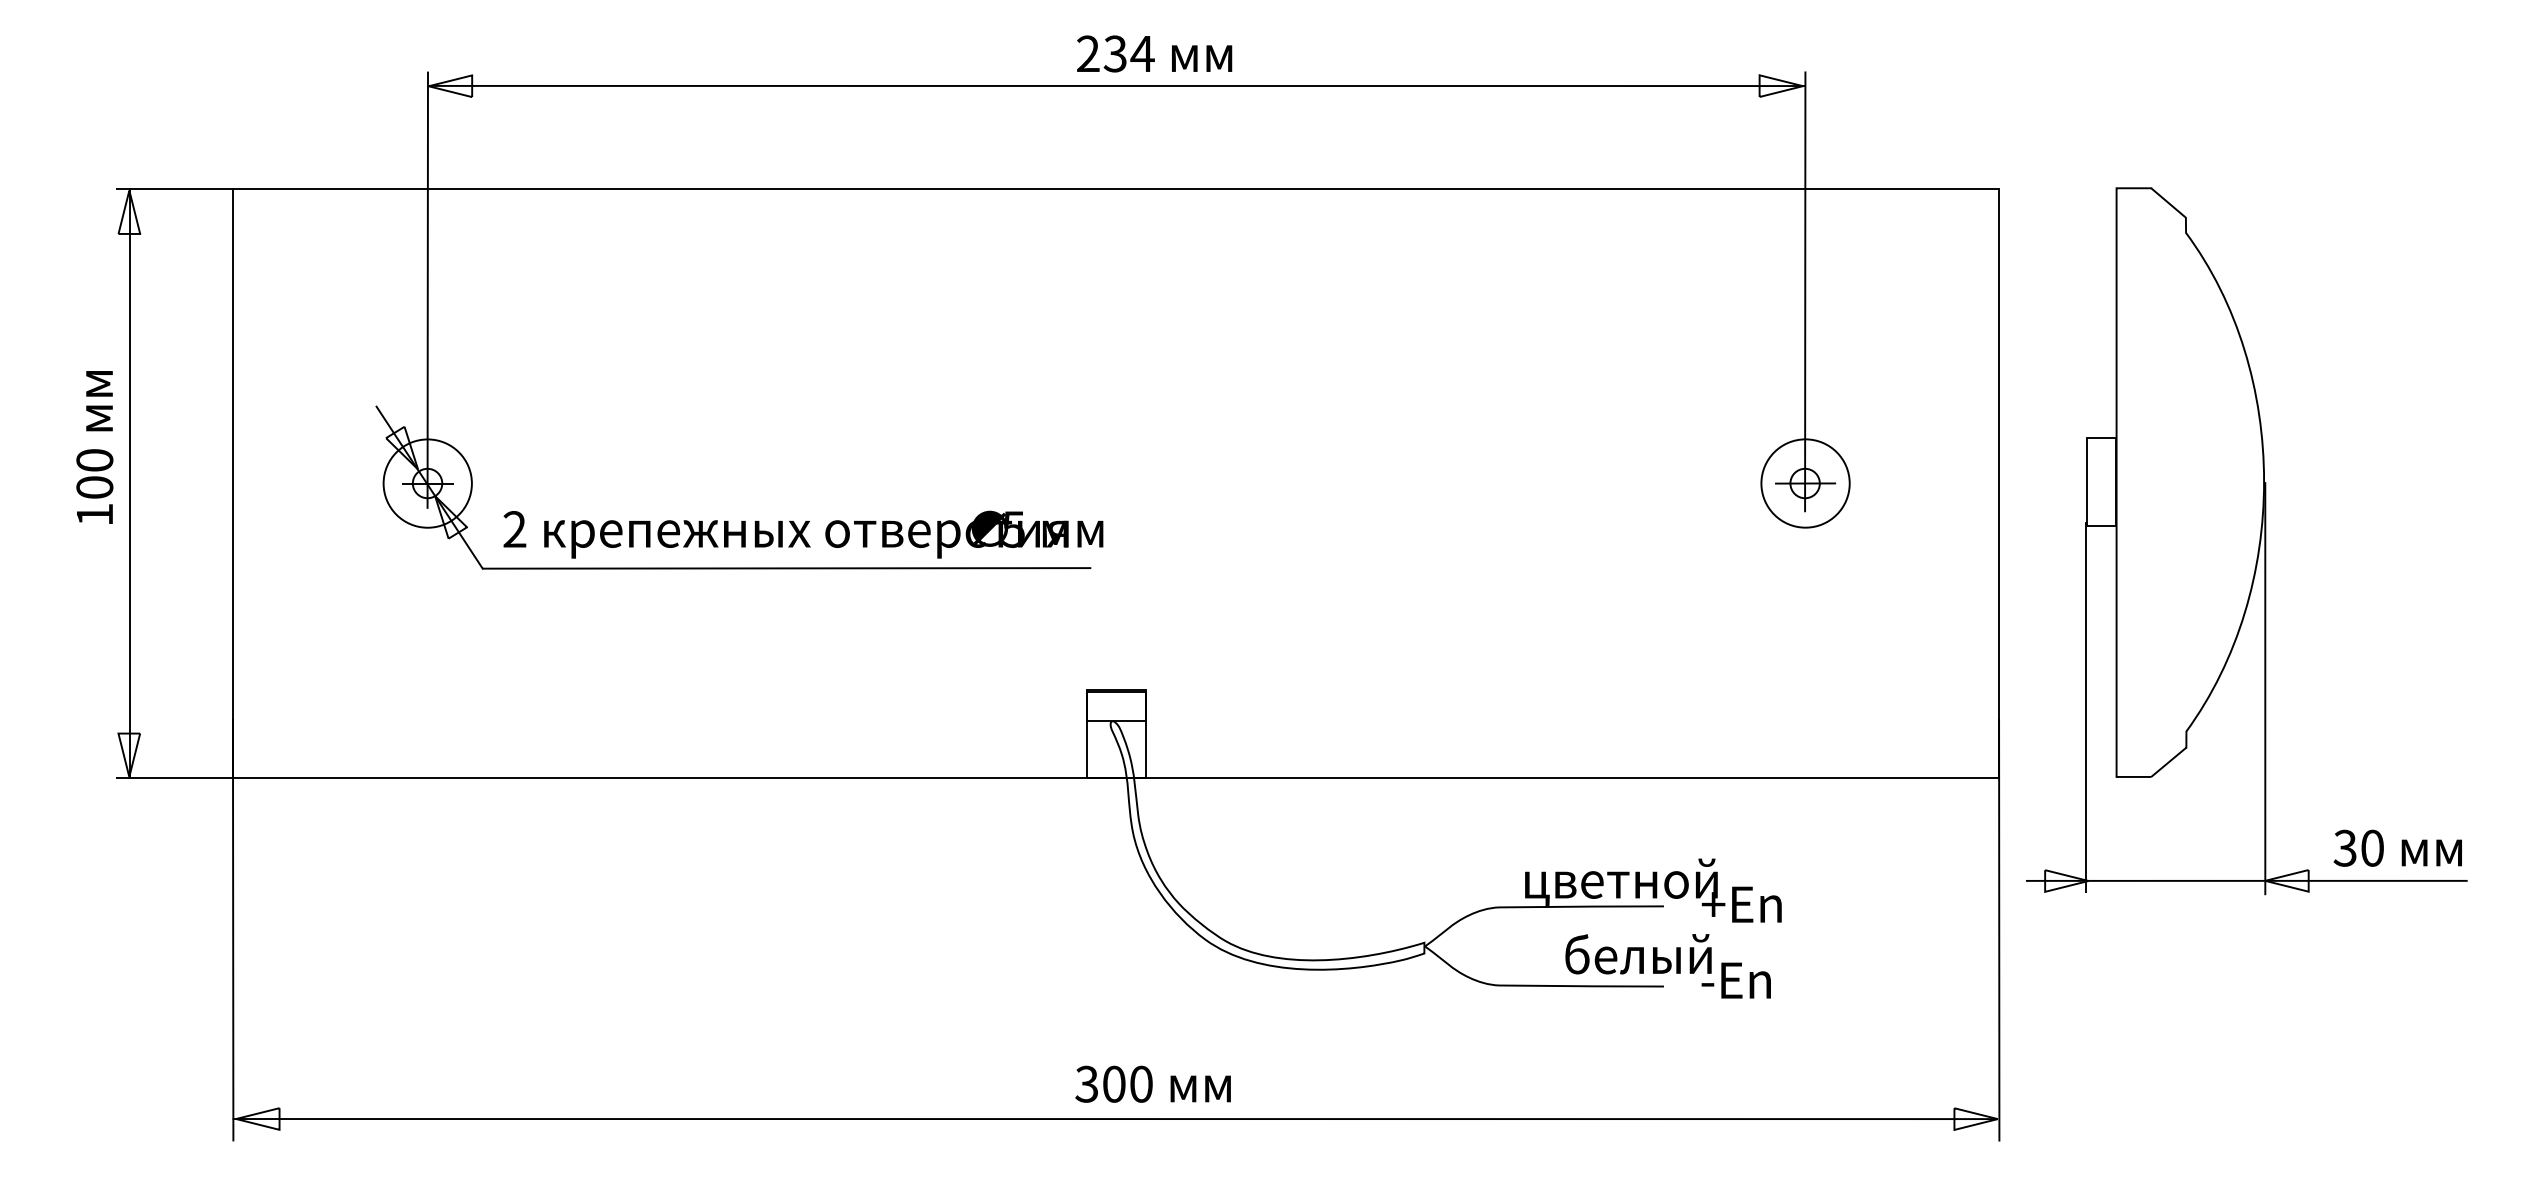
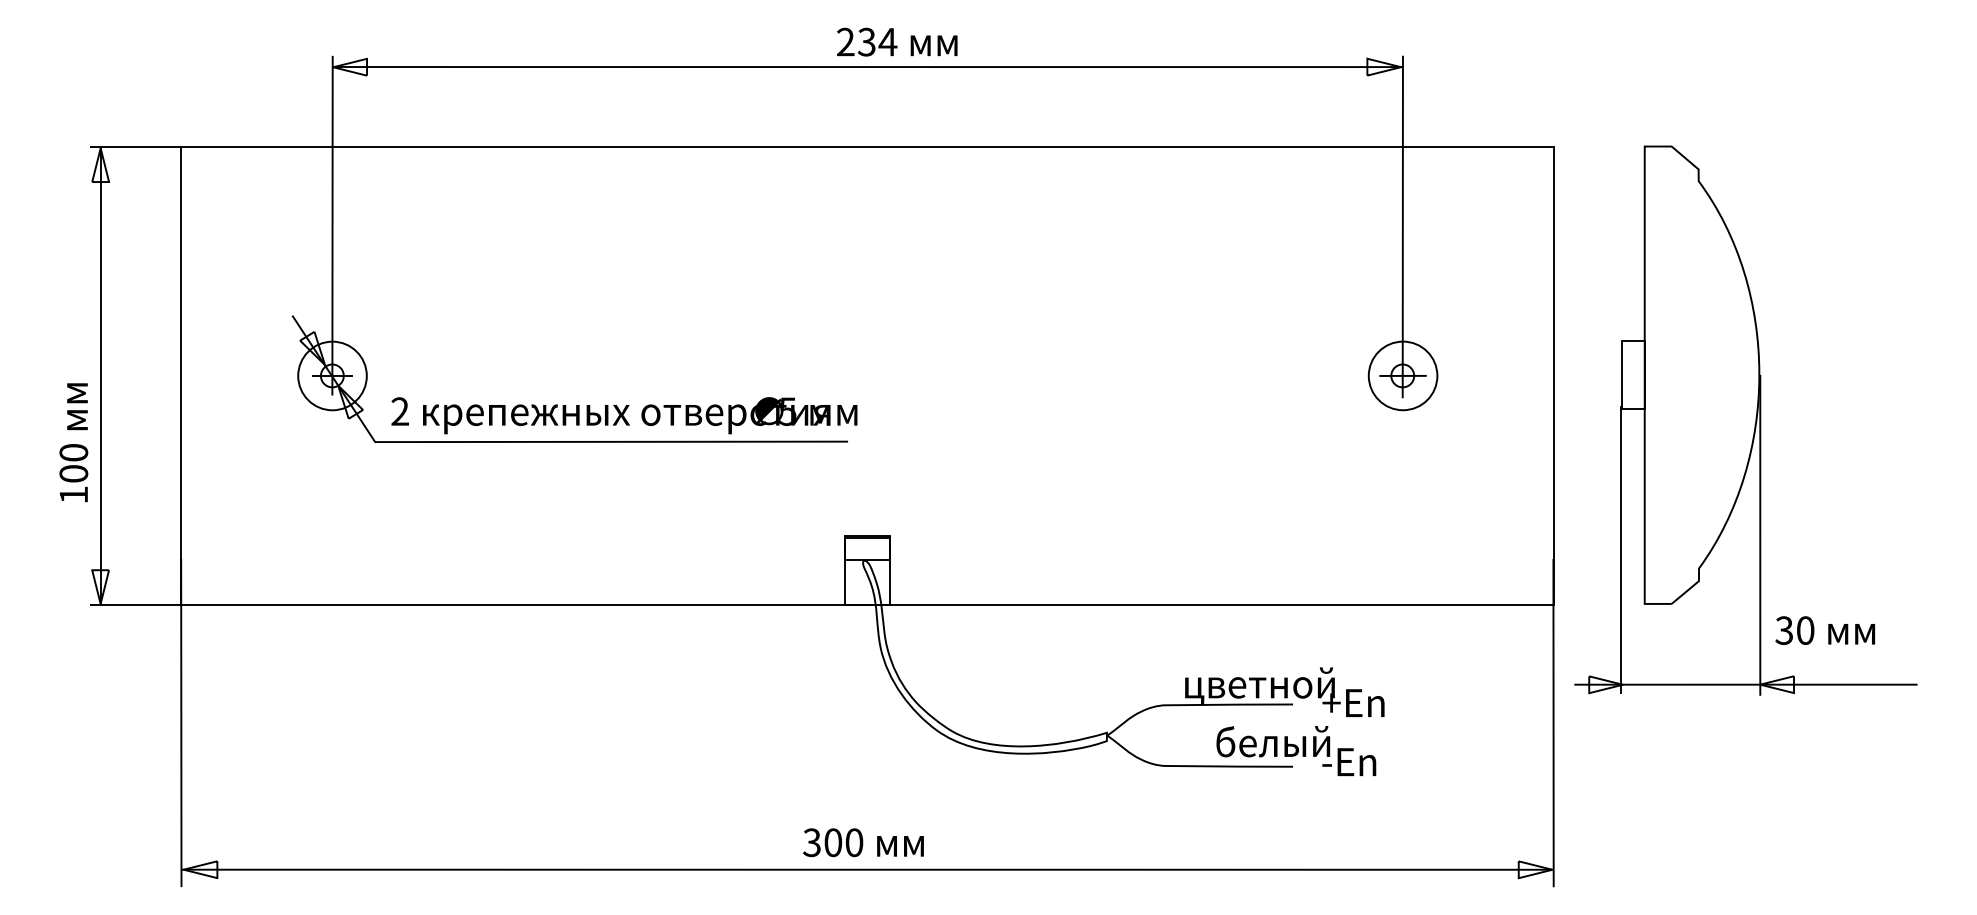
text: (94, 447) -> (73, 442), moved
text: (2397, 847) -> (1824, 629), moved
text: (1152, 1083) -> (863, 842), moved

